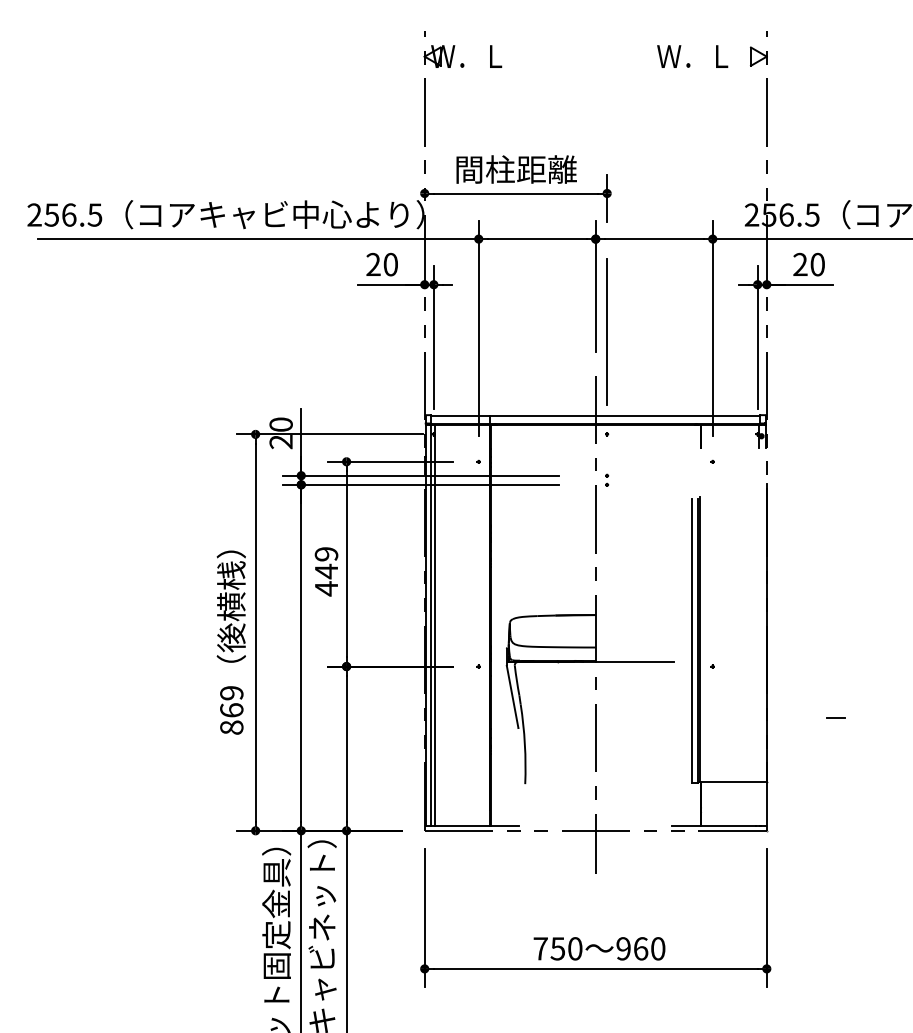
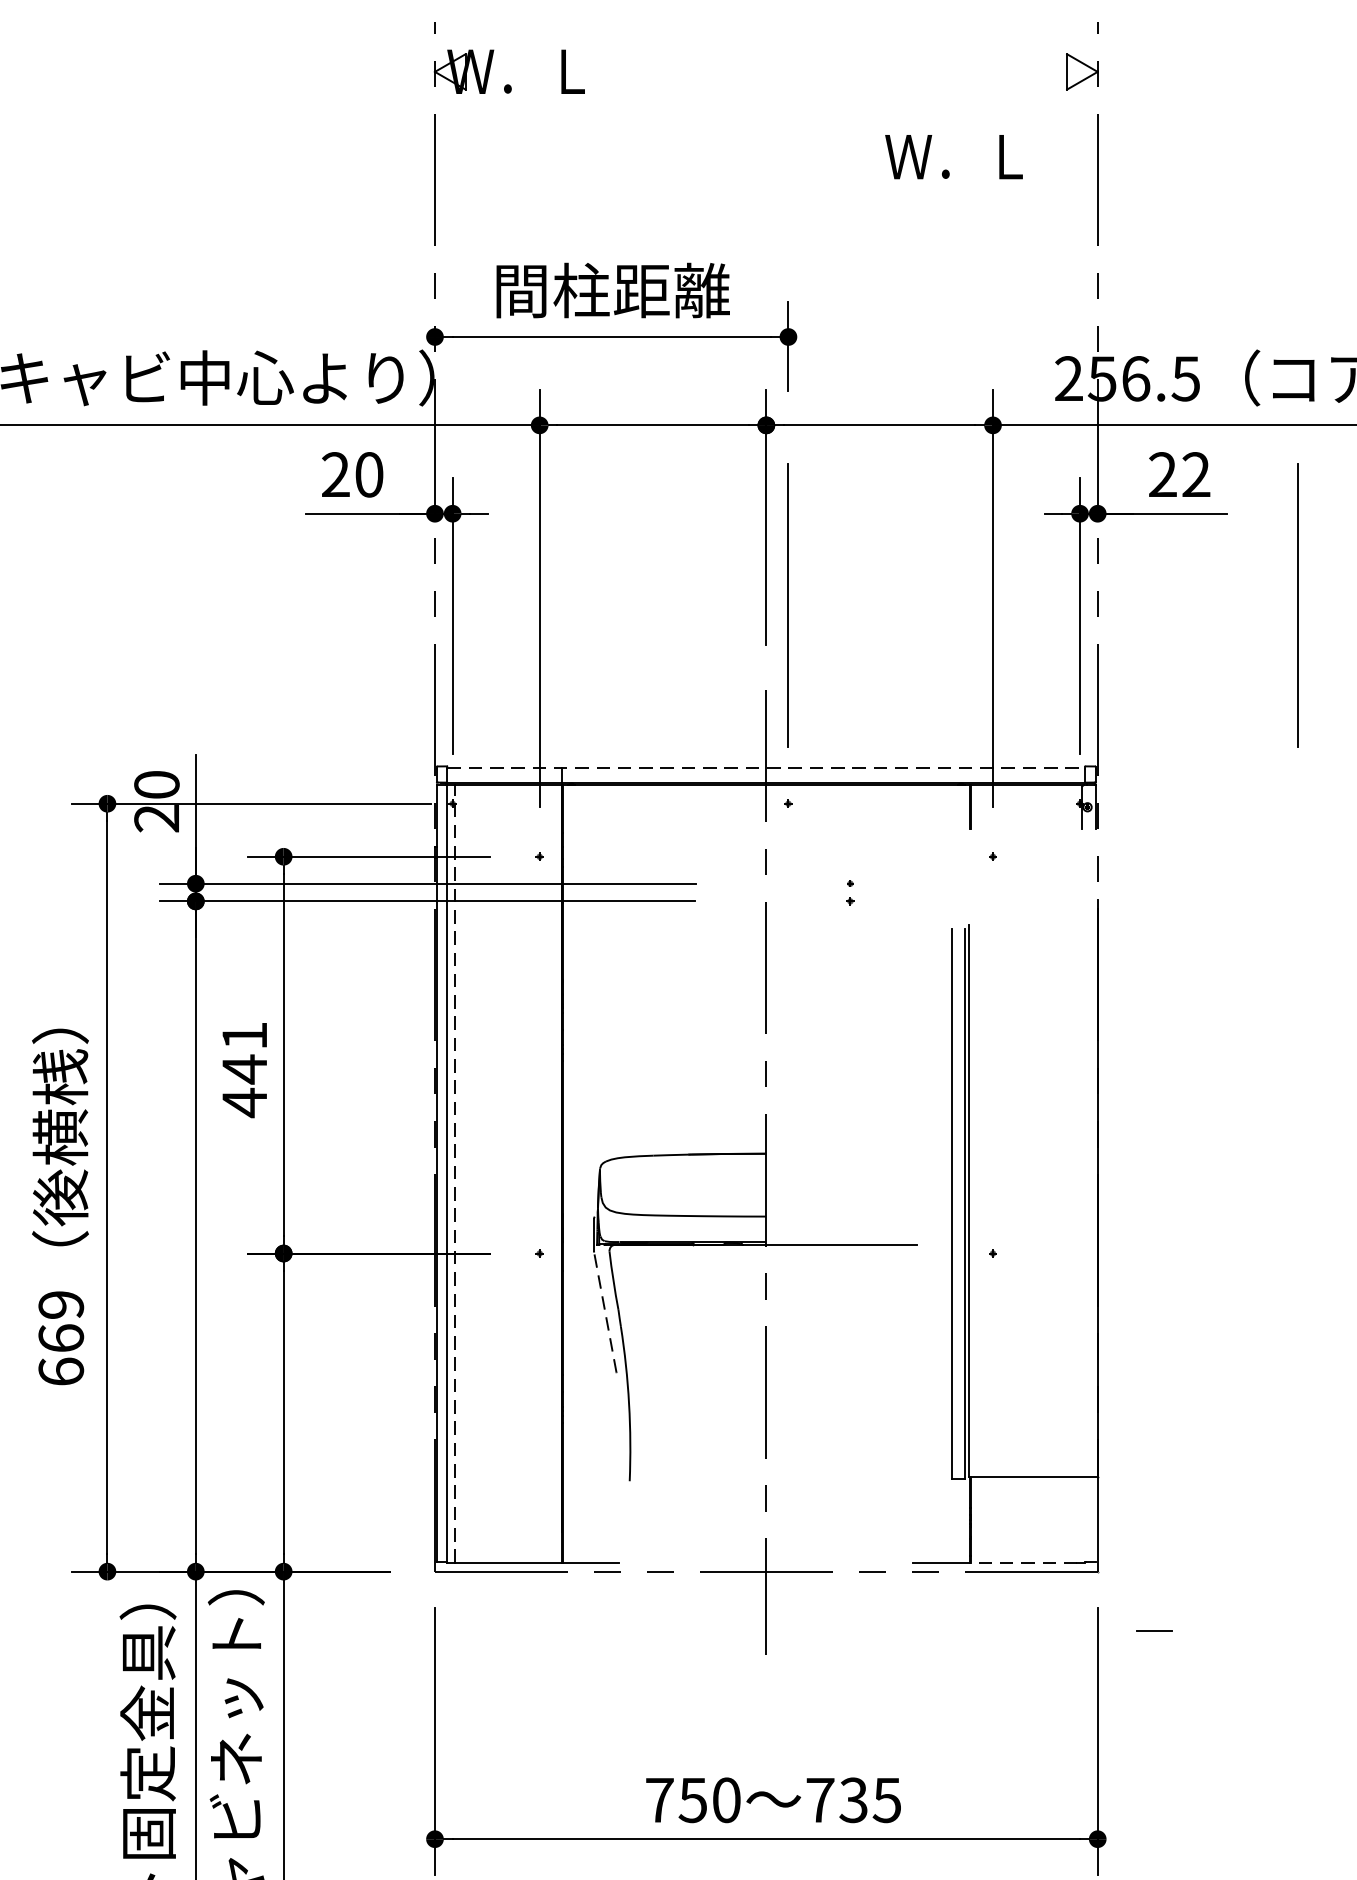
text: (692, 56) -> (953, 156), moved
text: (817, 264) -> (1195, 474), 20 -> 22
line: (869, 331) -> (1296, 604), added
line: (595, 415) -> (765, 767), solid -> dashed
part: (607, 479) -> (851, 891), moved
text: (326, 554) -> (244, 1036), 449 -> 441
line: (435, 625) -> (455, 1173), solid -> dashed
line: (512, 696) -> (605, 1311), solid -> dashed
line: (835, 717) -> (1153, 1631), moved
text: (231, 727) -> (60, 1371), 869 -> 669
line: (728, 826) -> (1023, 1563), solid -> dashed
text: (640, 948) -> (853, 1799), 960 -> 735

